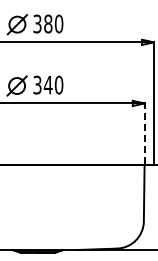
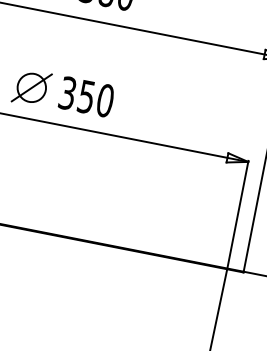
text: (47, 85) -> (85, 97), 340 -> 350
line: (144, 133) -> (237, 214), dashed -> solid

